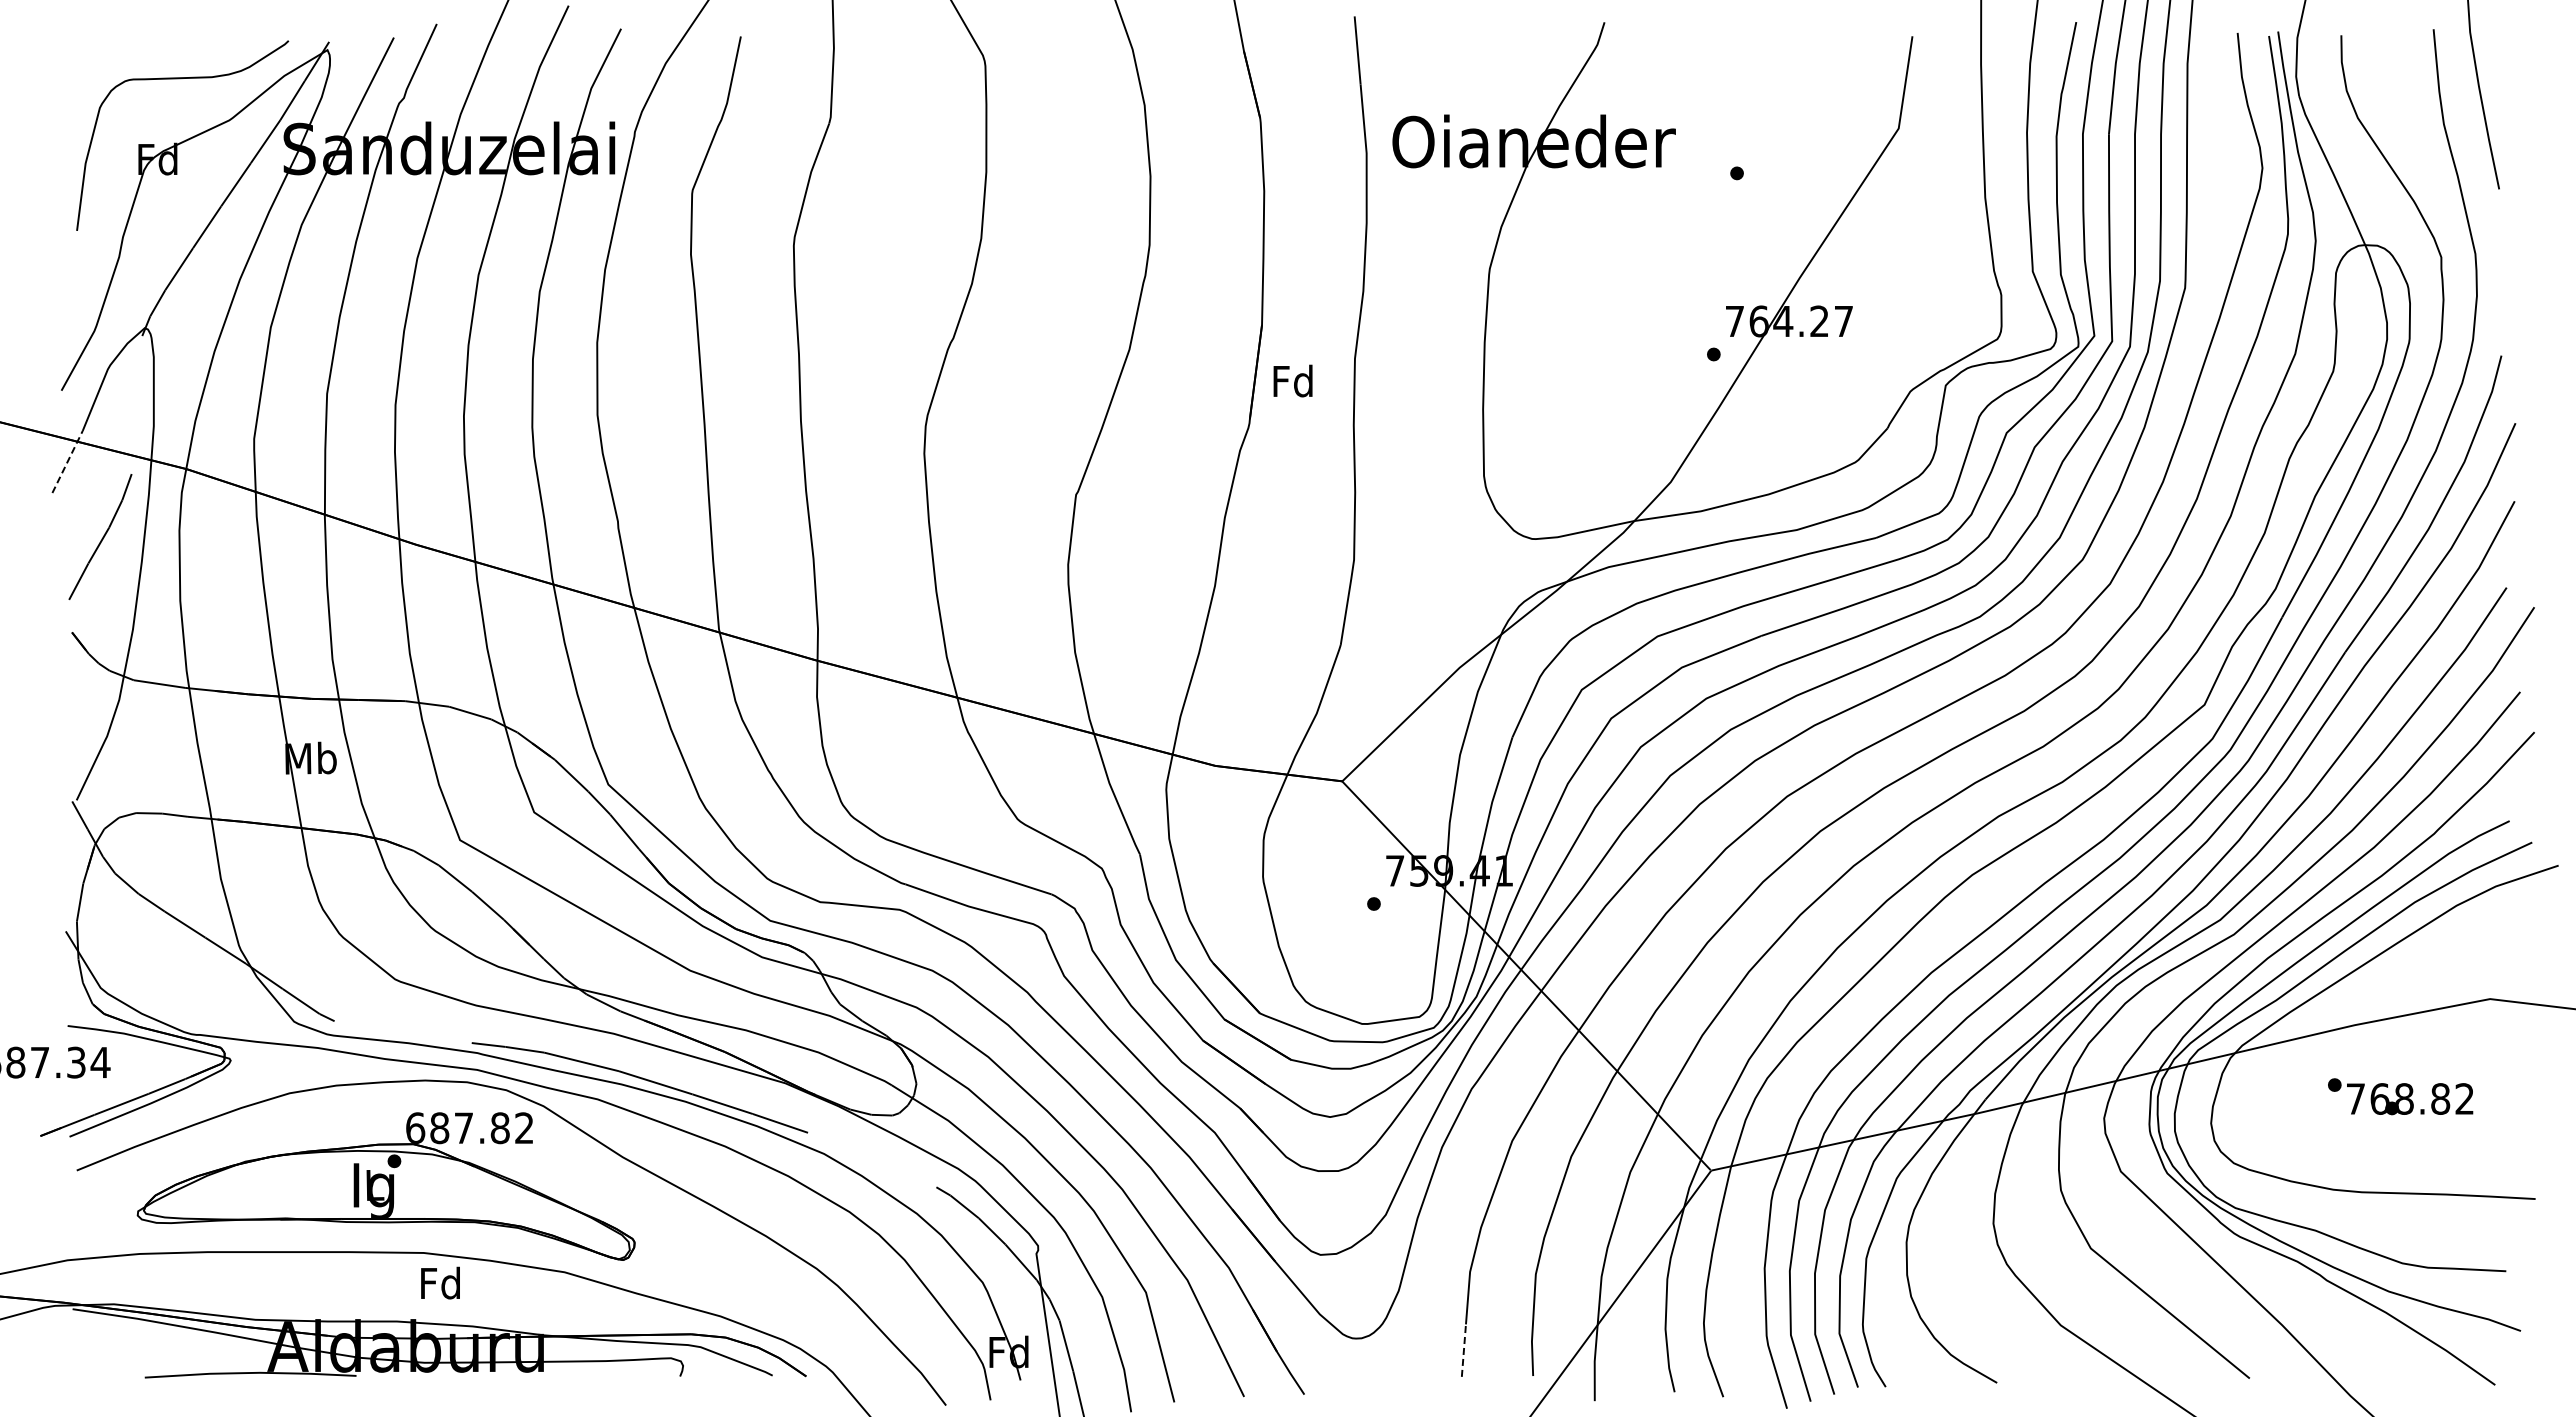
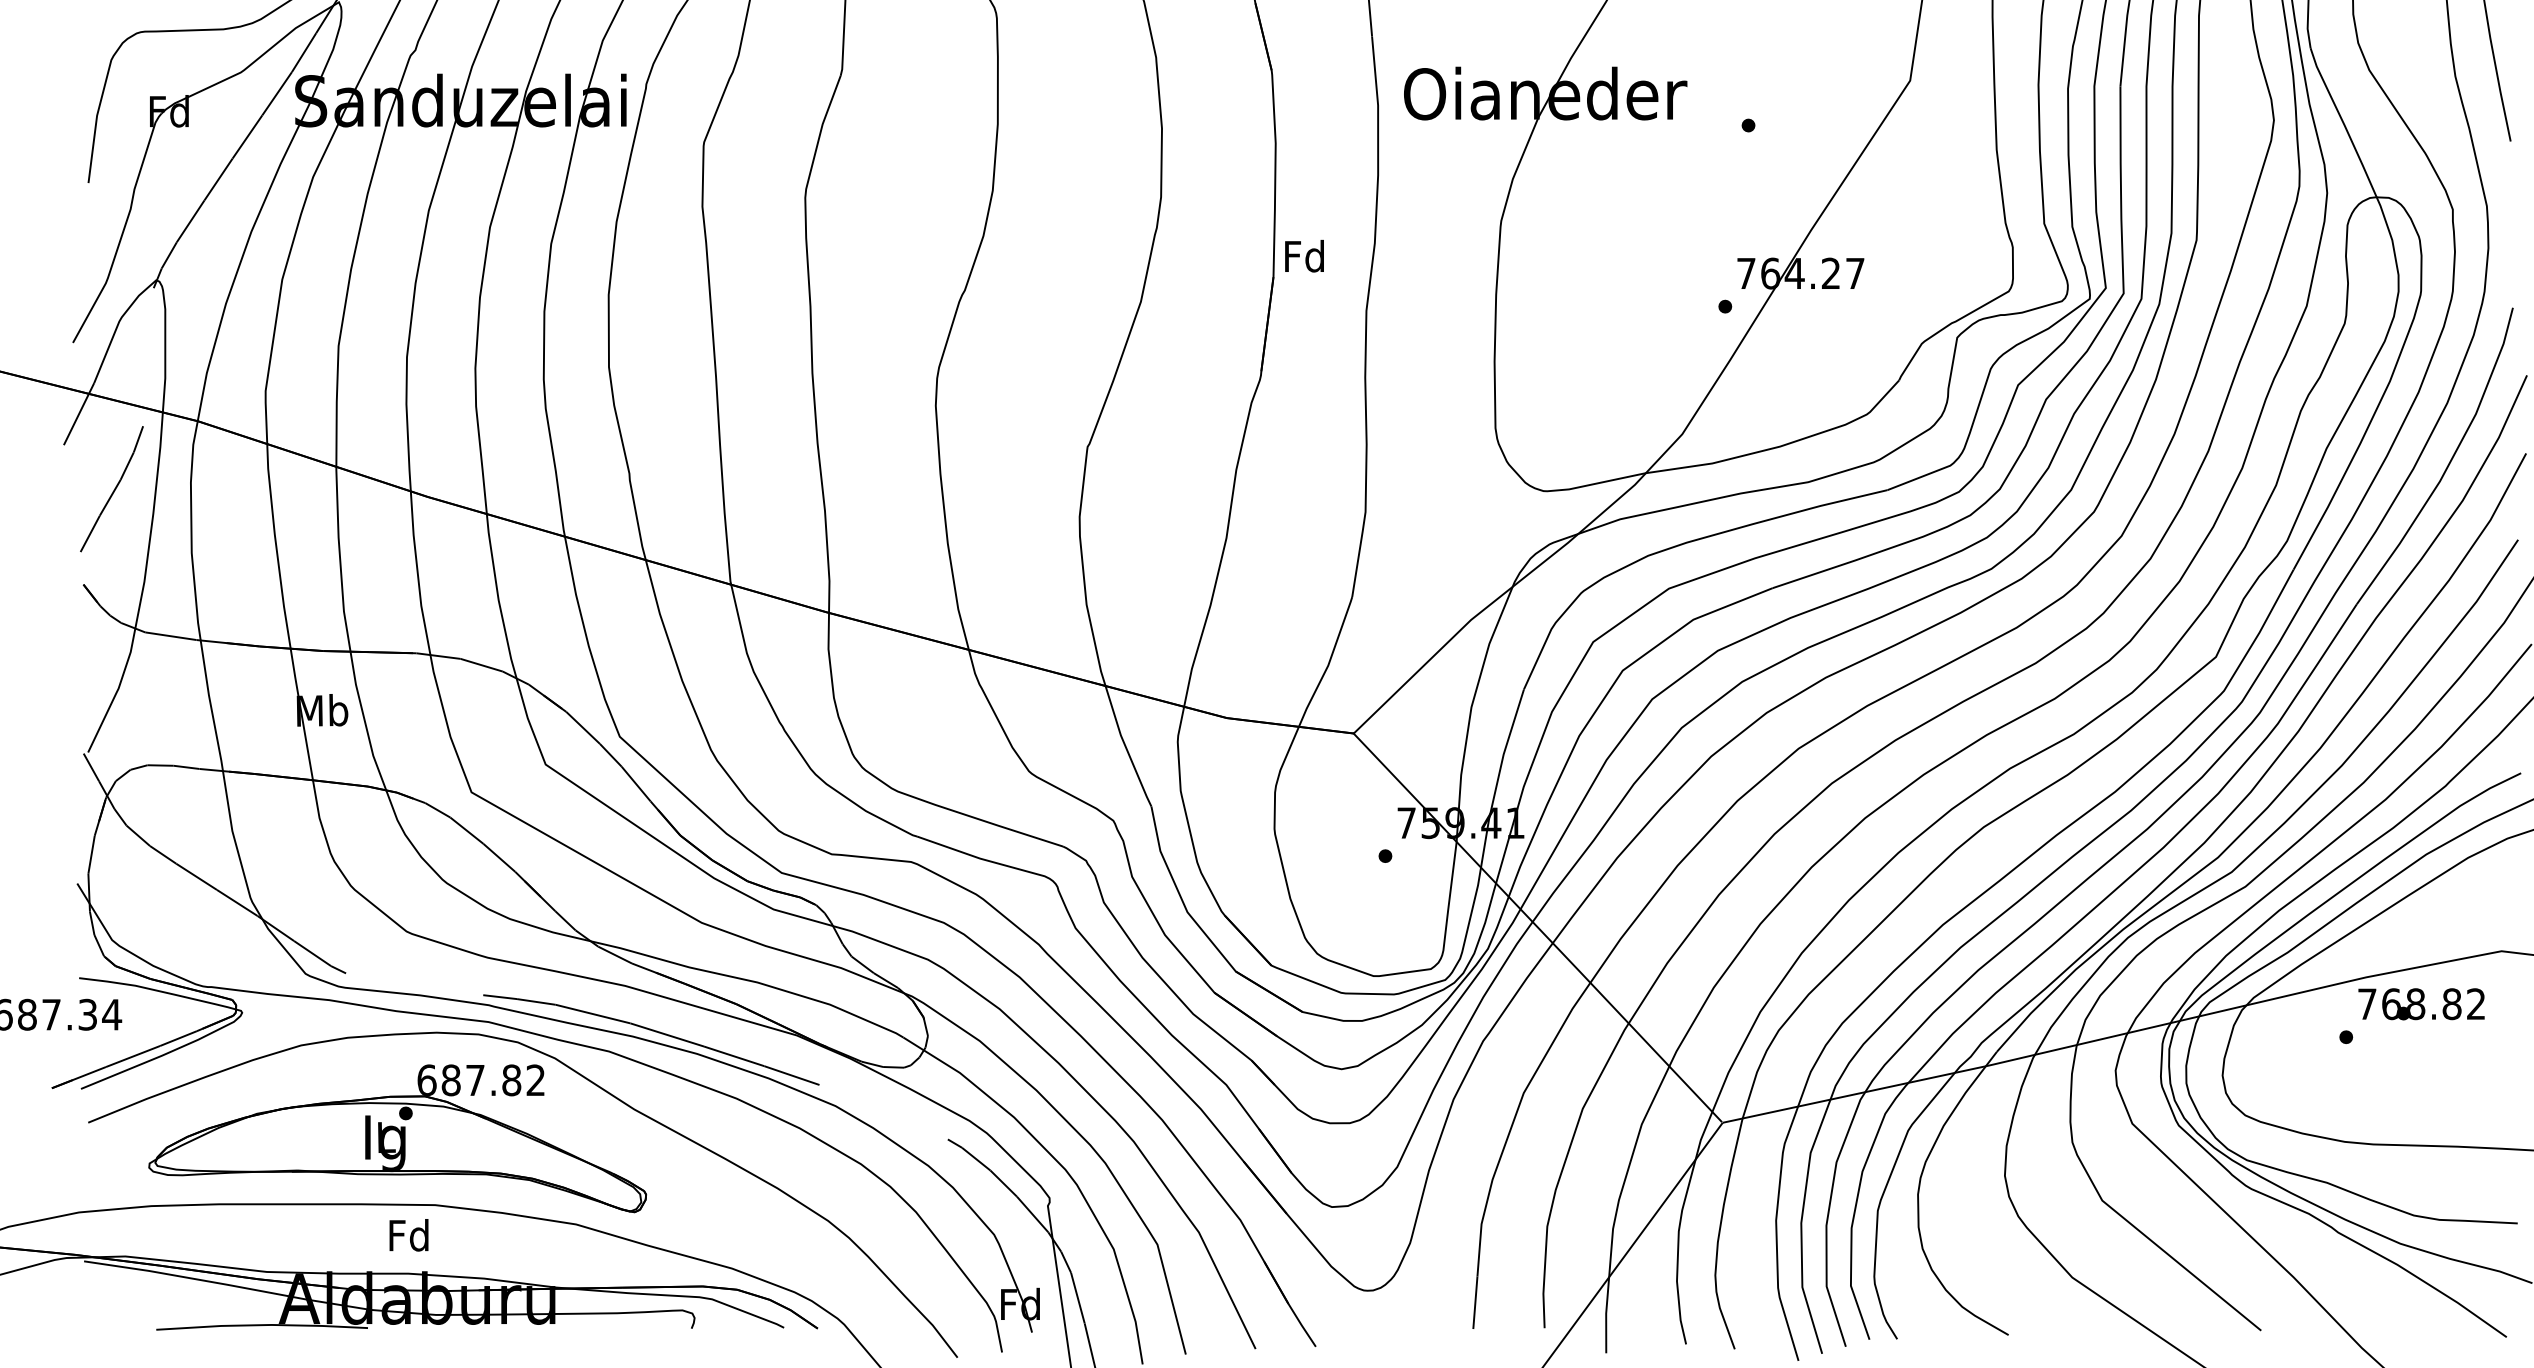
text: (1292, 380) -> (1303, 255), moved
line: (67, 461) -> (78, 413), dashed -> solid
text: (2410, 1099) -> (2421, 1004), moved
text: (440, 1282) -> (408, 1234), moved
line: (1463, 1350) -> (1474, 1302), dashed -> solid

